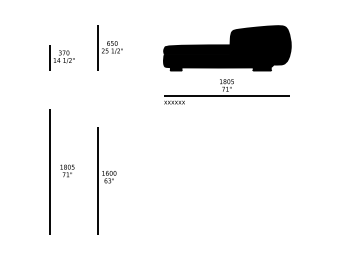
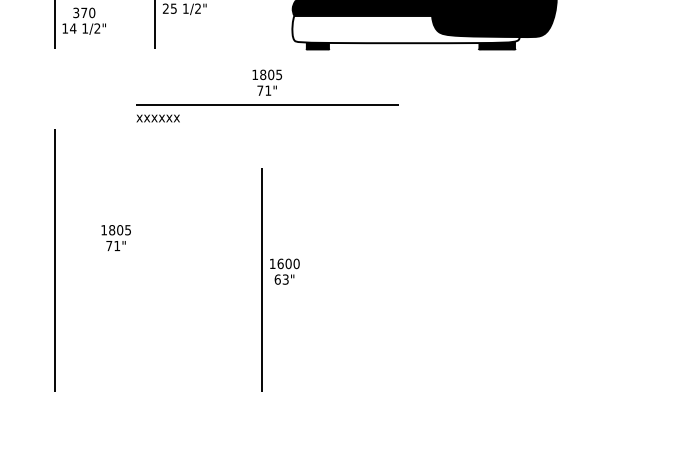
fill: (218, 60) -> (406, 28), removed
part: (226, 91) -> (266, 95), moved
text: (67, 170) -> (116, 237), moved
part: (106, 180) -> (278, 278), moved

